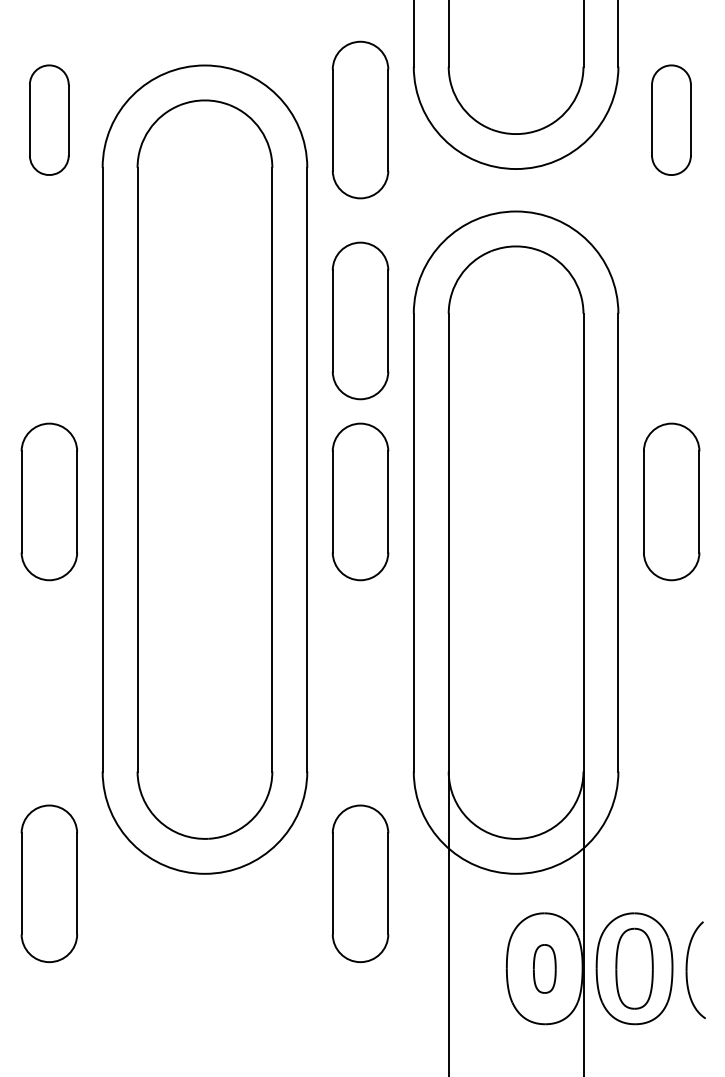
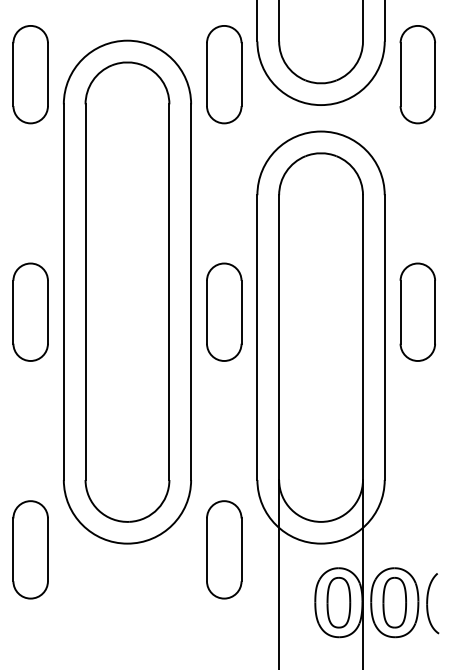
part: (49, 119) -> (30, 74), size x1.43
part: (671, 119) -> (417, 74), size x1.43
part: (360, 320) -> (224, 199), removed
part: (544, 968) -> (338, 602), size x1.67

